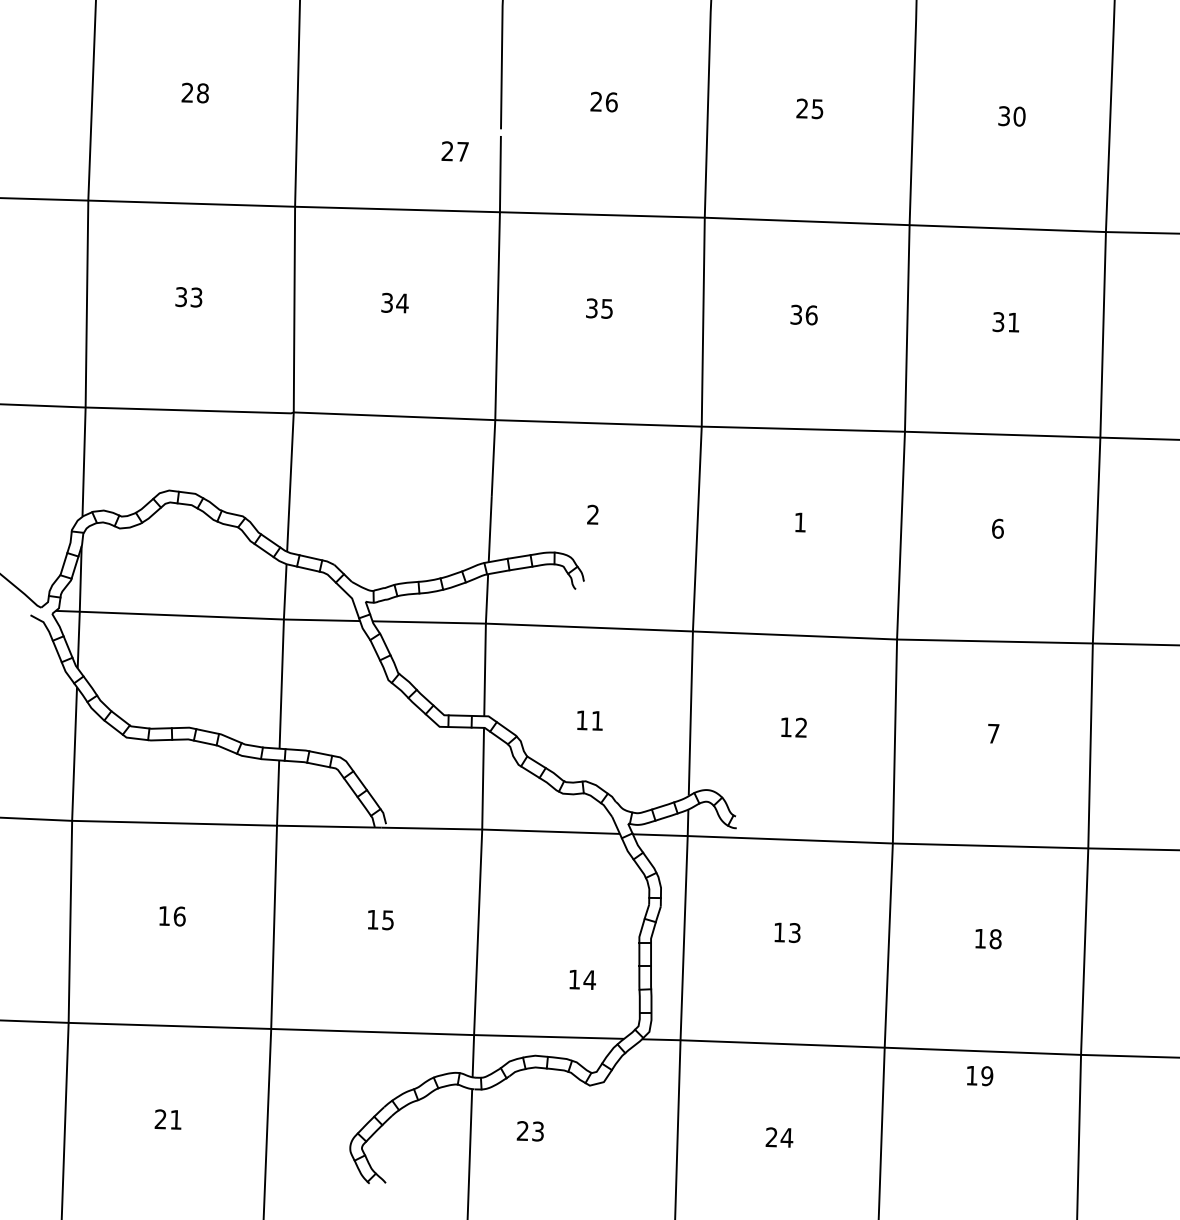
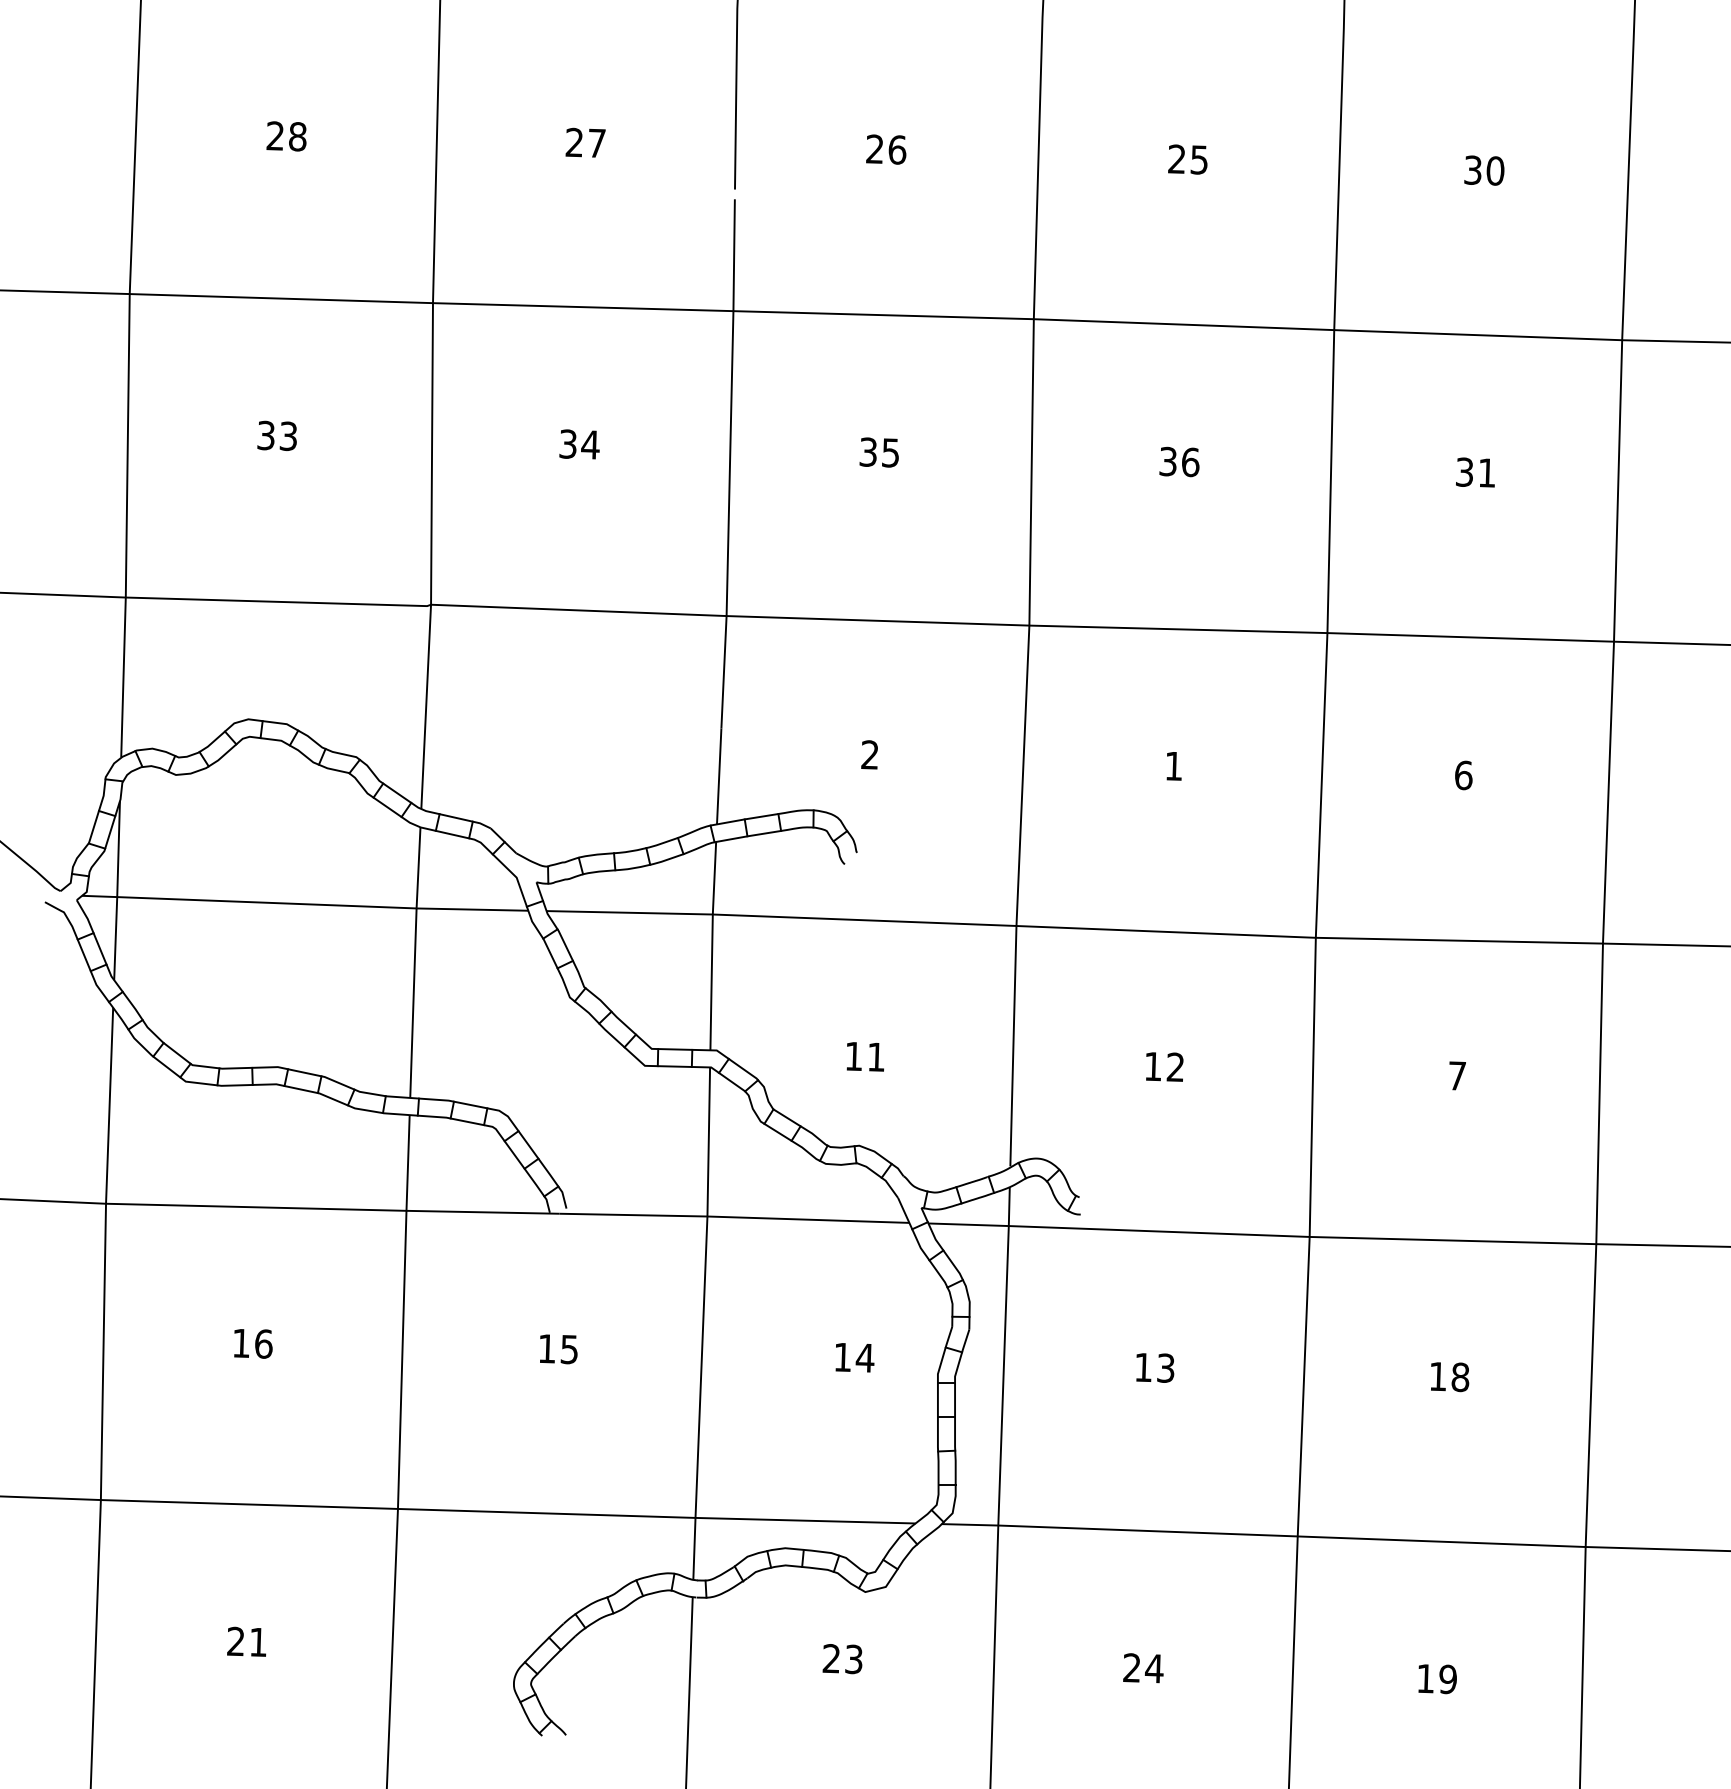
text: (454, 151) -> (584, 142), moved
text: (582, 979) -> (854, 1357), moved
text: (980, 1076) -> (1438, 1679), moved
text: (529, 1131) -> (841, 1659), moved

